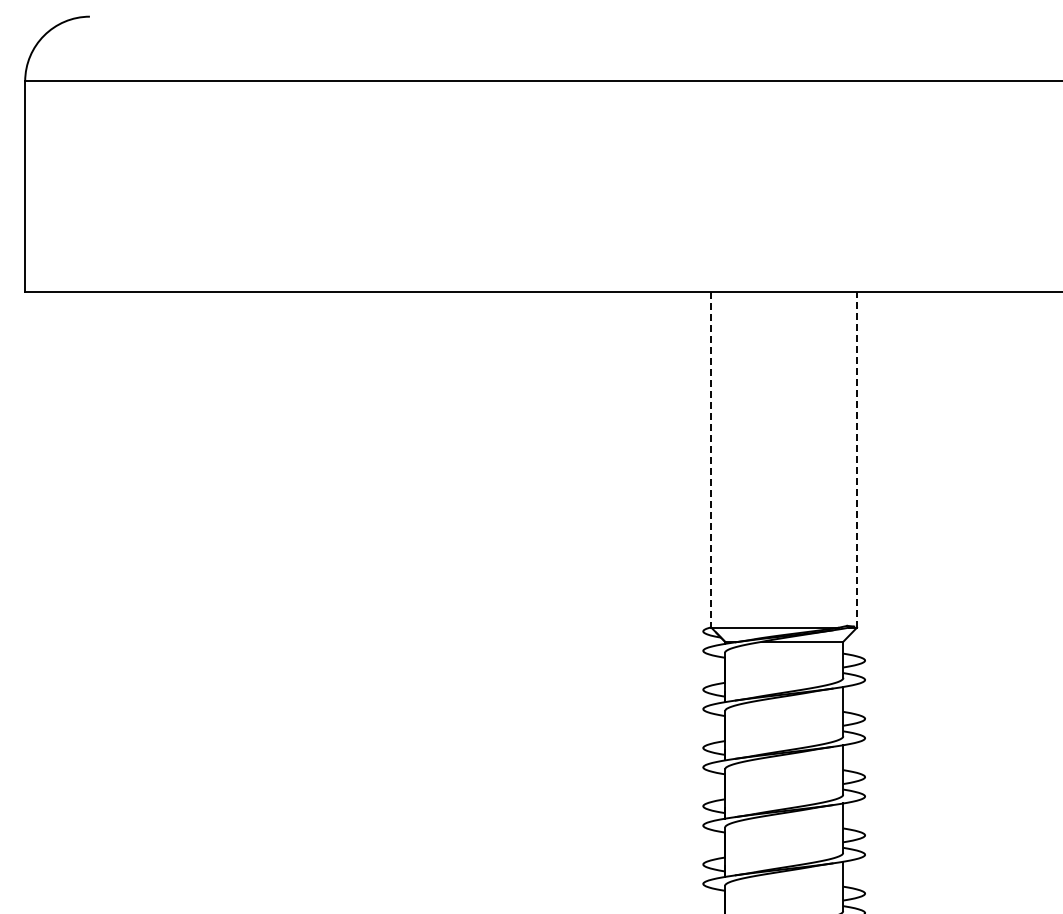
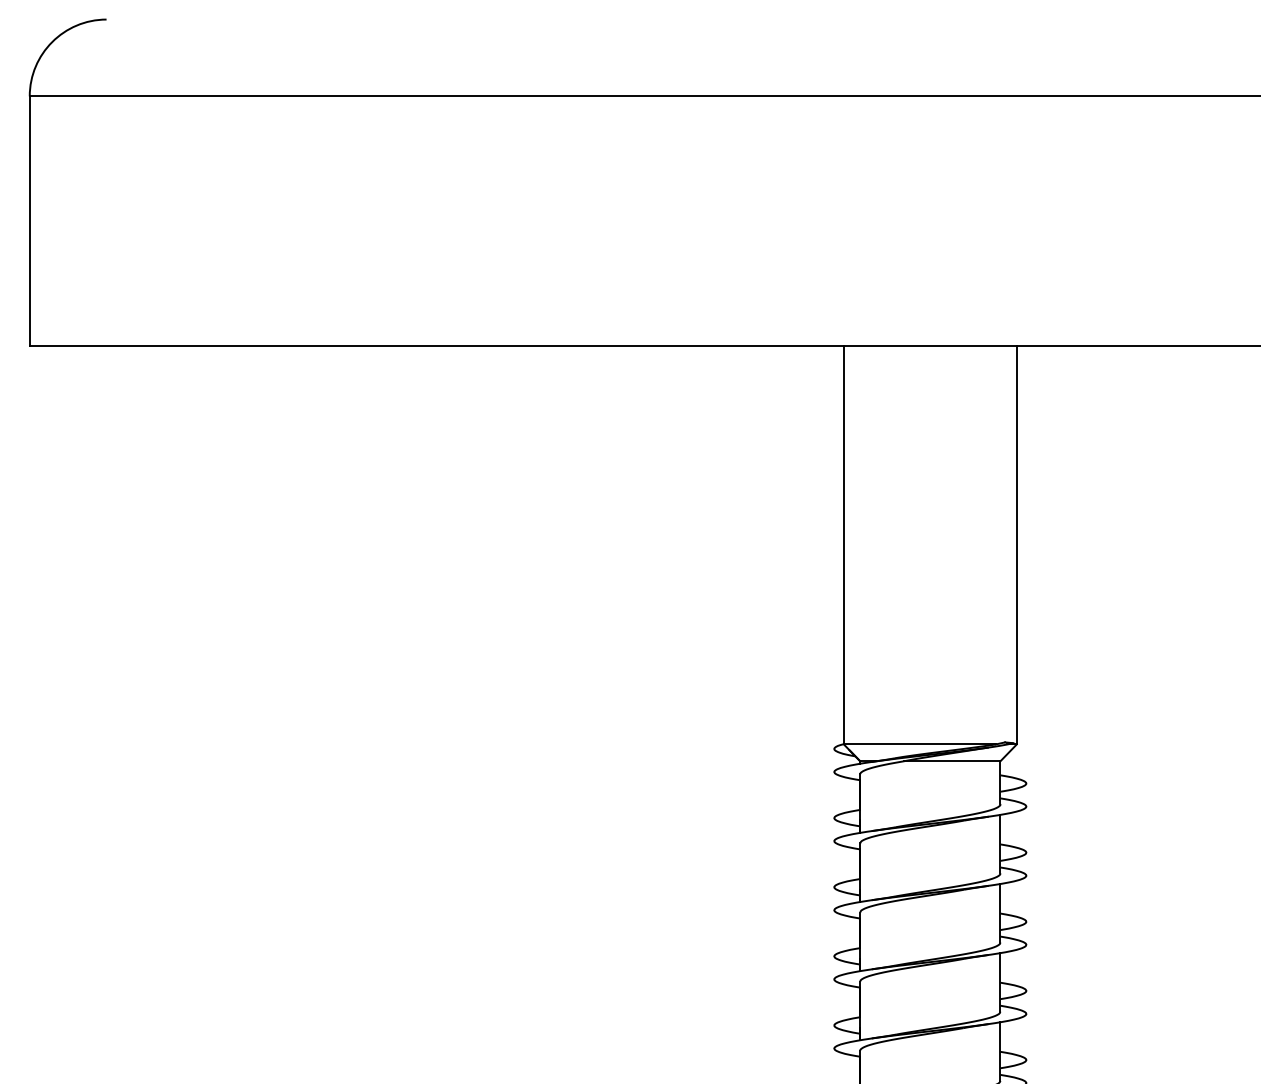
line: (711, 459) -> (844, 544), dashed -> solid
line: (857, 459) -> (1017, 544), dashed -> solid

